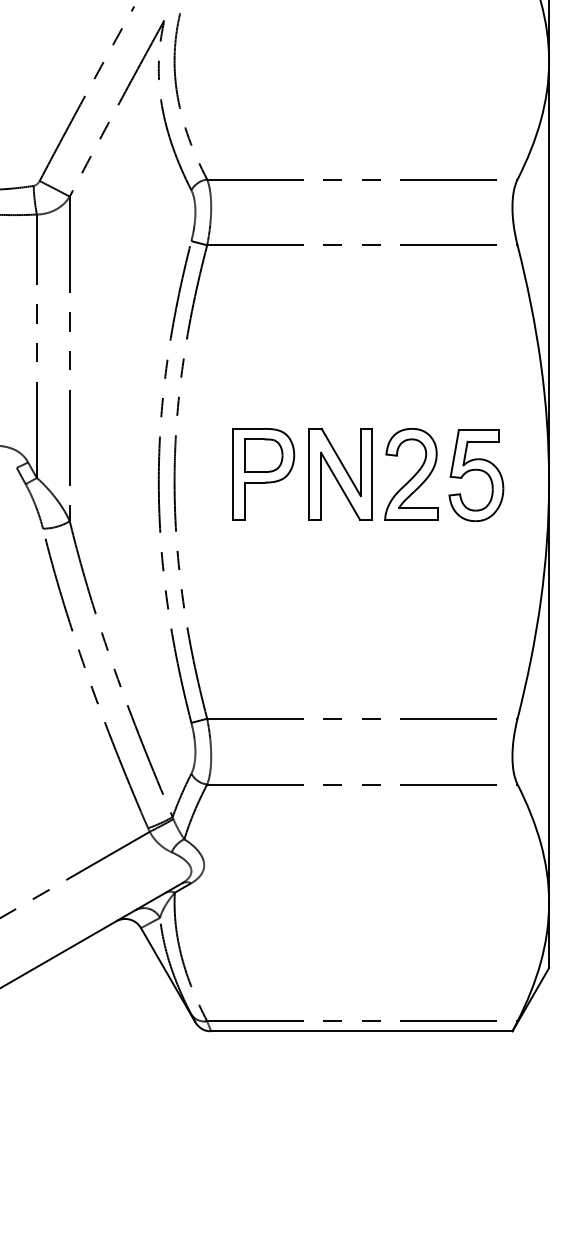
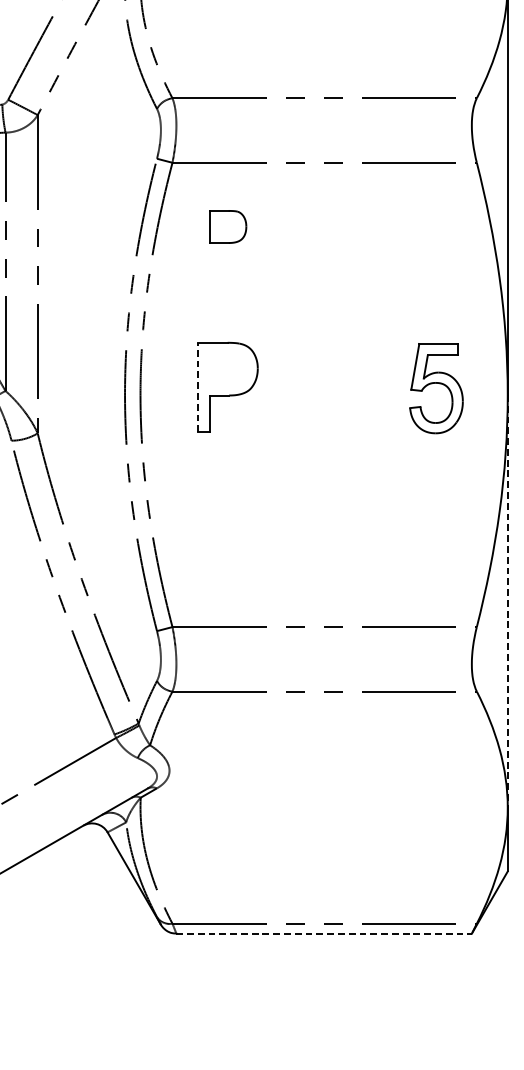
part: (263, 455) -> (227, 226), moved
part: (340, 473) -> (303, 386), removed
line: (233, 474) -> (198, 387), solid -> dashed
part: (411, 474) -> (372, 387), removed
line: (549, 692) -> (508, 601), solid -> dashed
line: (361, 1031) -> (323, 933), solid -> dashed

